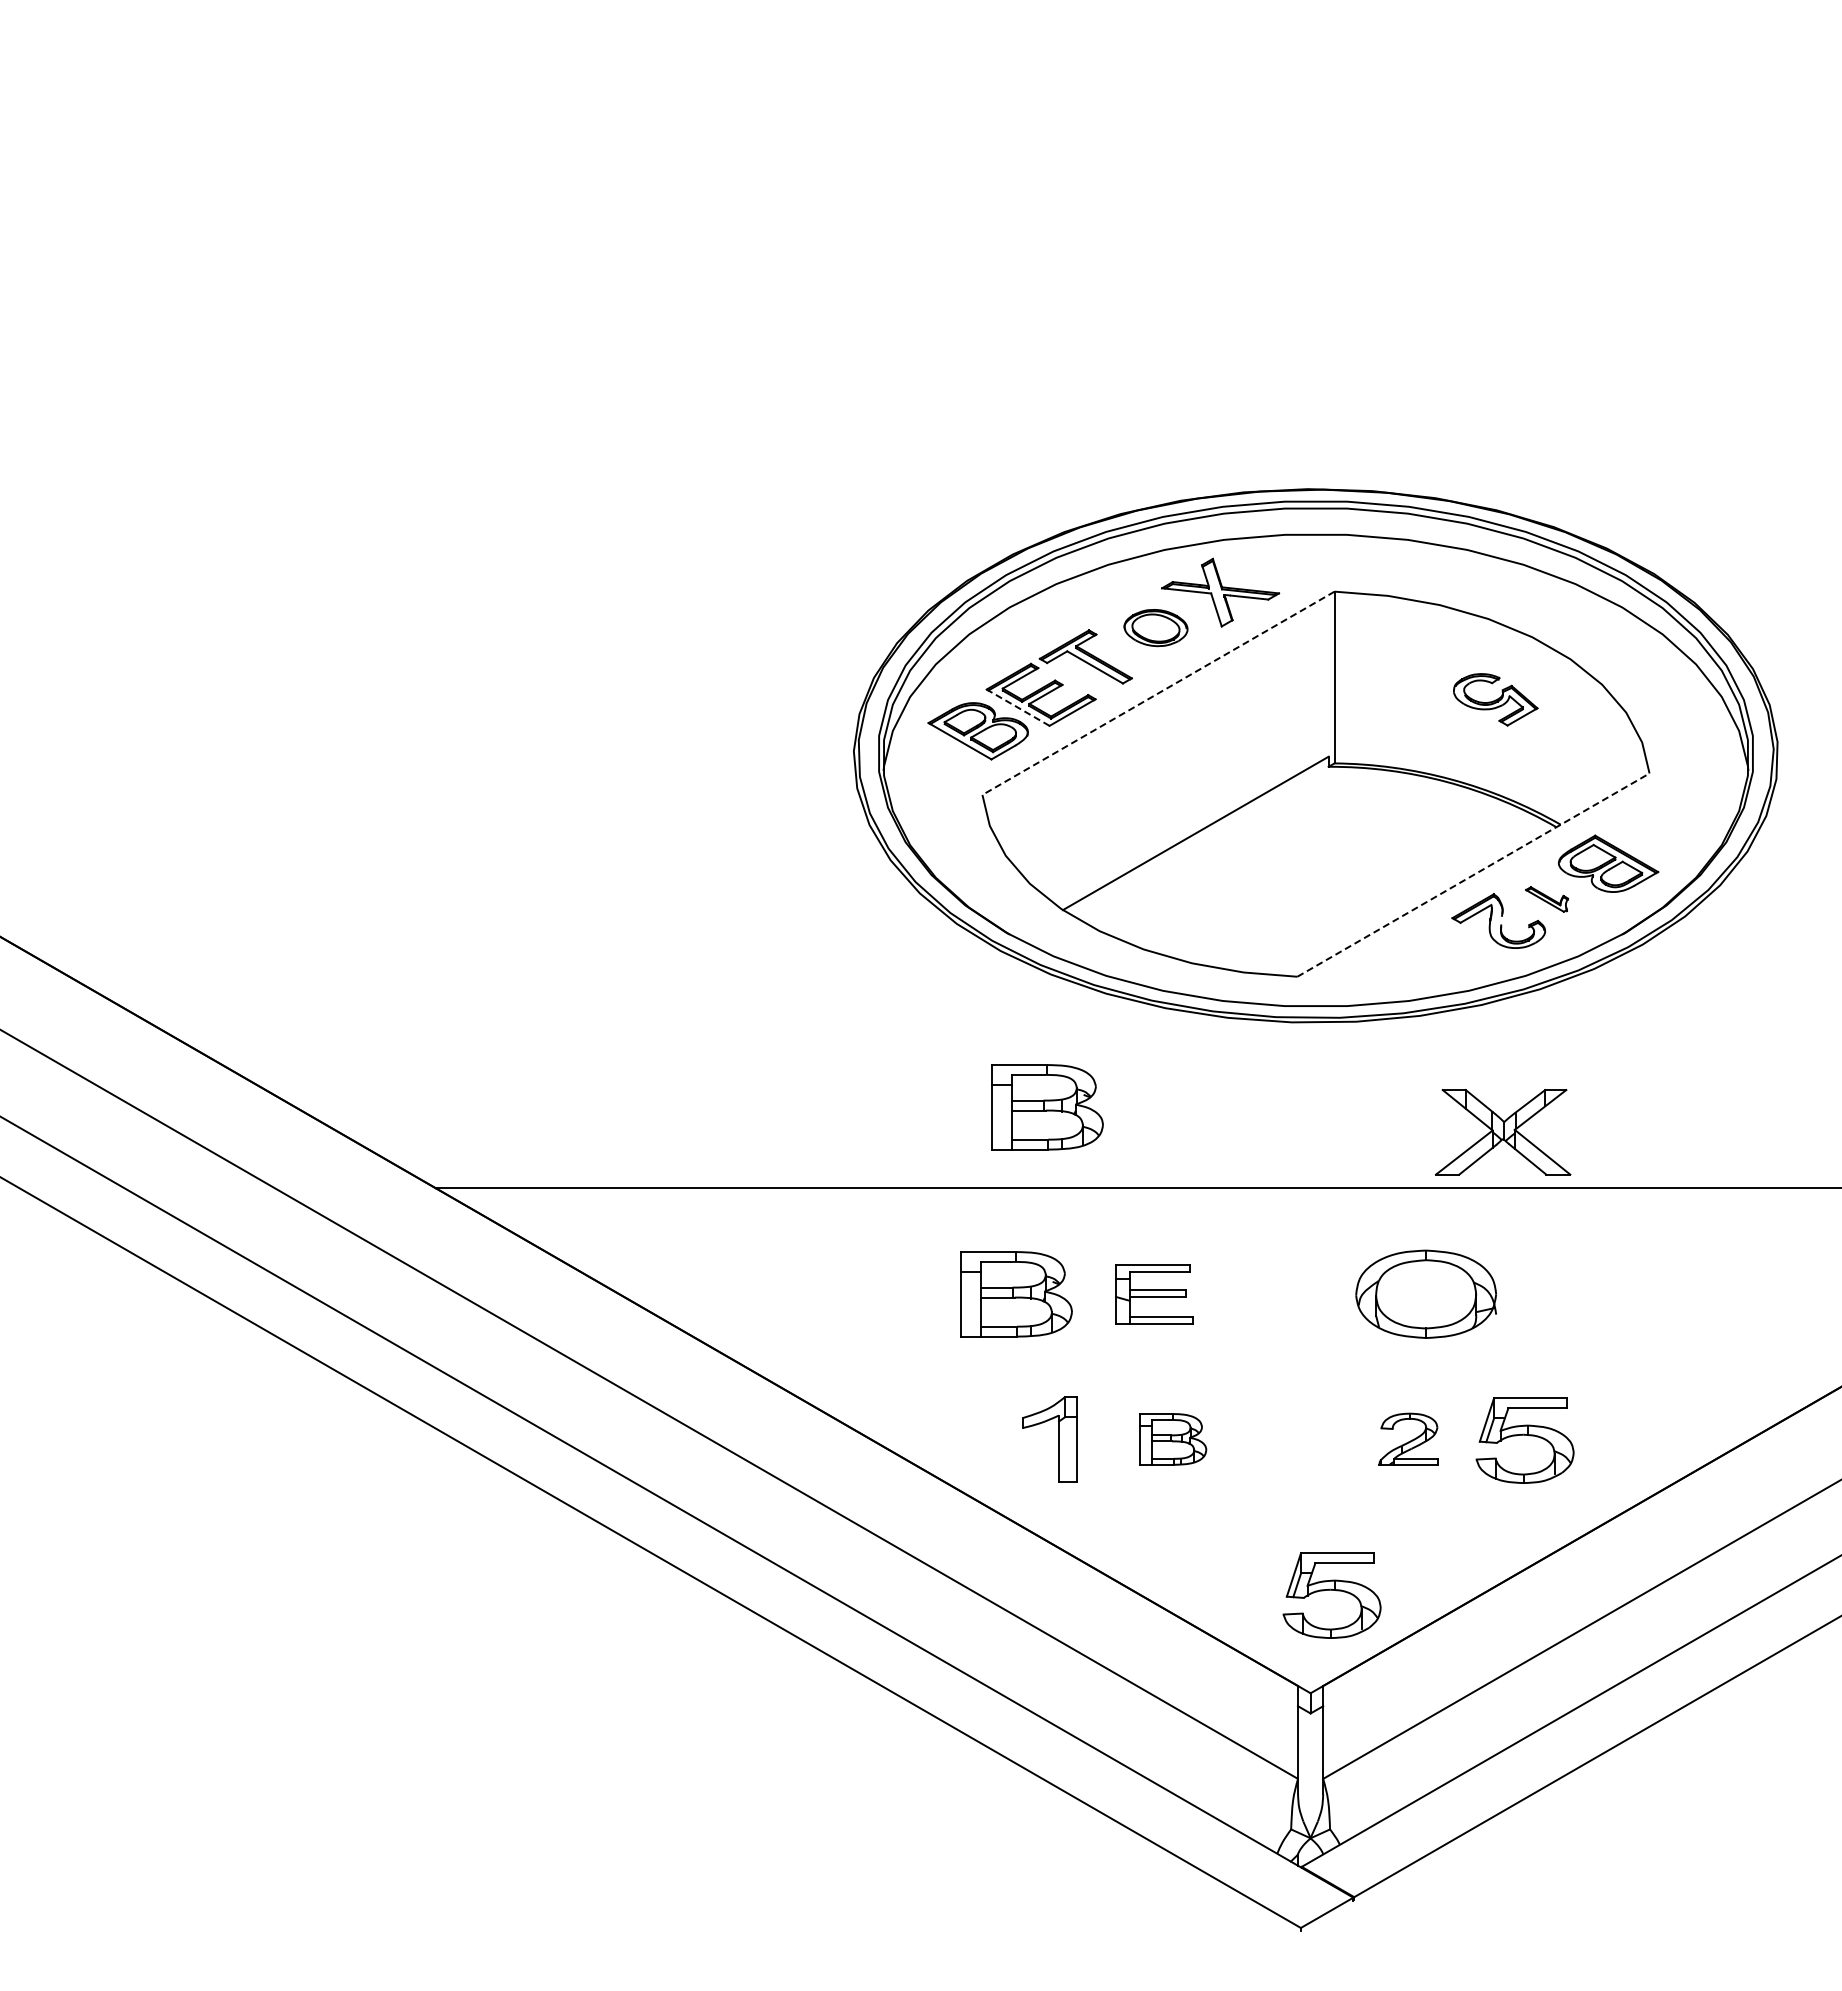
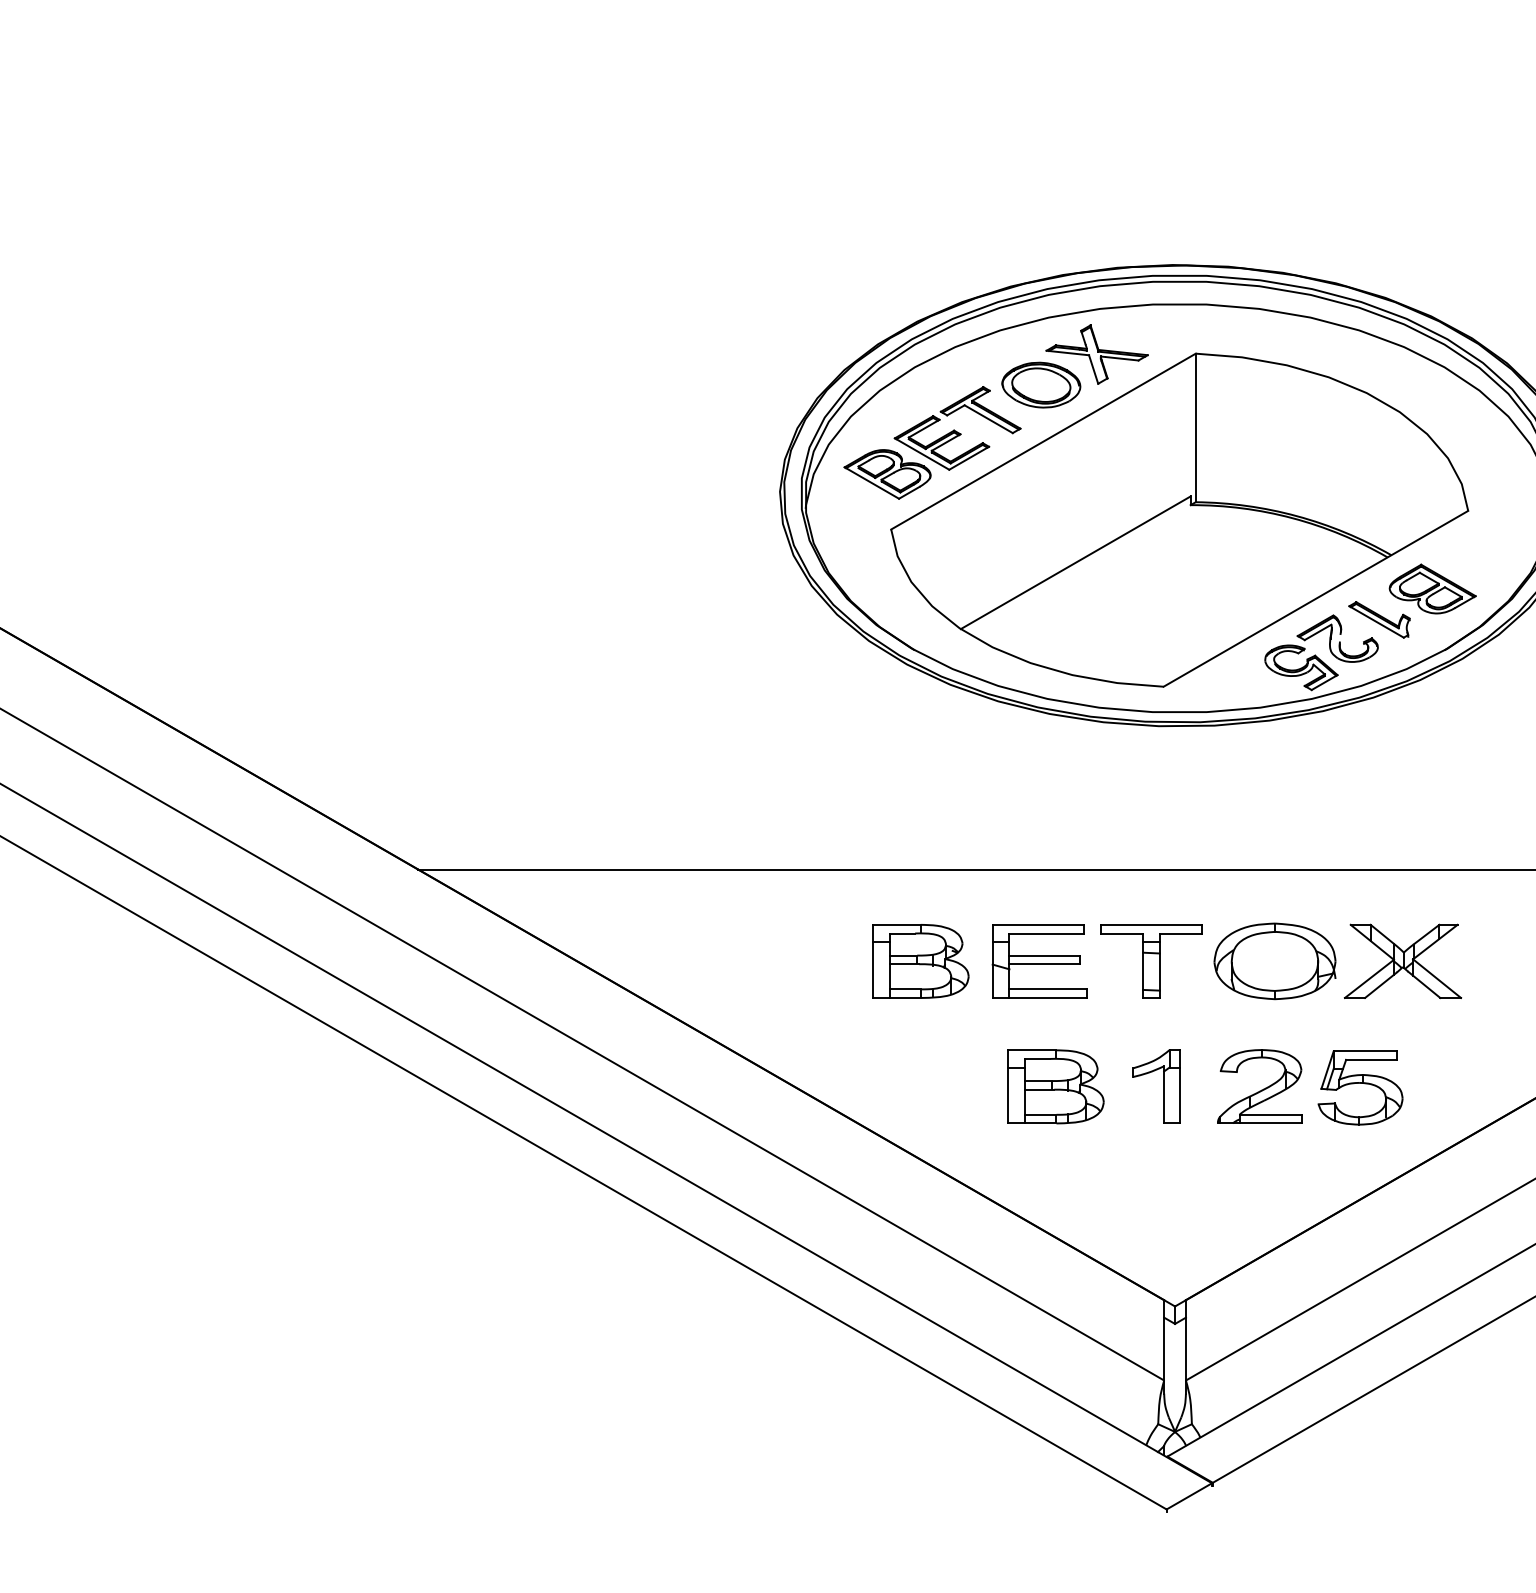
part: (1155, 627) -> (1040, 384), size x1.43
line: (1158, 693) -> (1043, 441), dashed -> solid
part: (1495, 699) -> (1301, 667), moved
line: (1017, 707) -> (921, 453), dashed -> solid
line: (1473, 874) -> (1315, 598), dashed -> solid
part: (1546, 899) -> (1379, 619), size x1.67
part: (1047, 1107) -> (947, 799), removed
part: (1503, 1132) -> (1403, 961), moved
part: (1153, 1294) -> (1039, 961), size x1.43
part: (1282, 1294) -> (1150, 961), added
part: (1408, 1438) -> (1259, 1086), size x1.67
part: (1058, 1439) -> (1163, 1086), moved
part: (1173, 1439) -> (1056, 1086), size x1.67
part: (1331, 1595) -> (1193, 1221), removed

